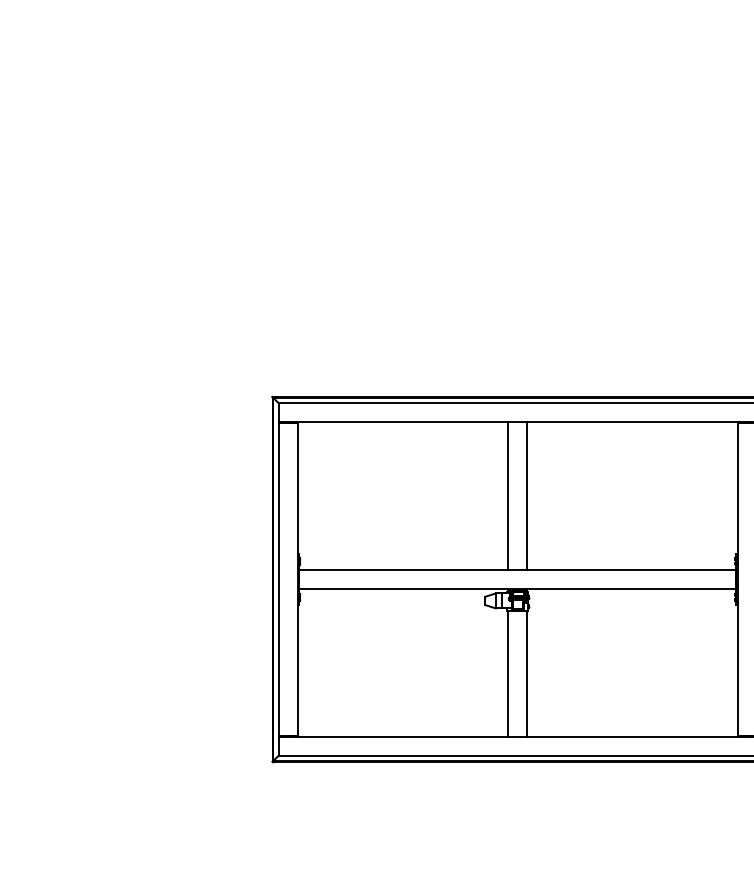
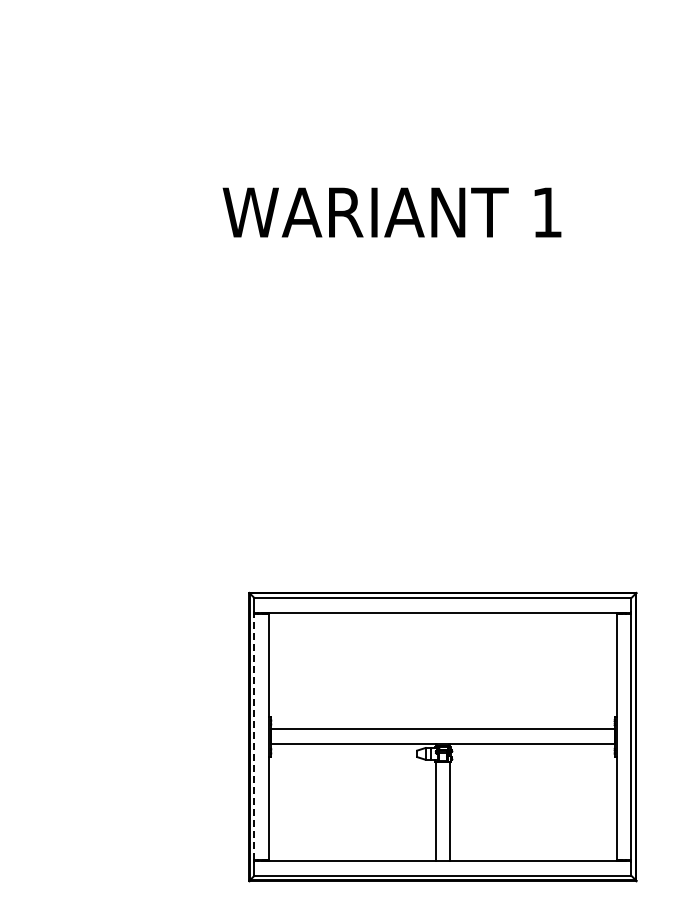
line: (508, 495) -> (435, 670), removed
line: (527, 495) -> (450, 670), removed
line: (278, 578) -> (254, 736), solid -> dashed

